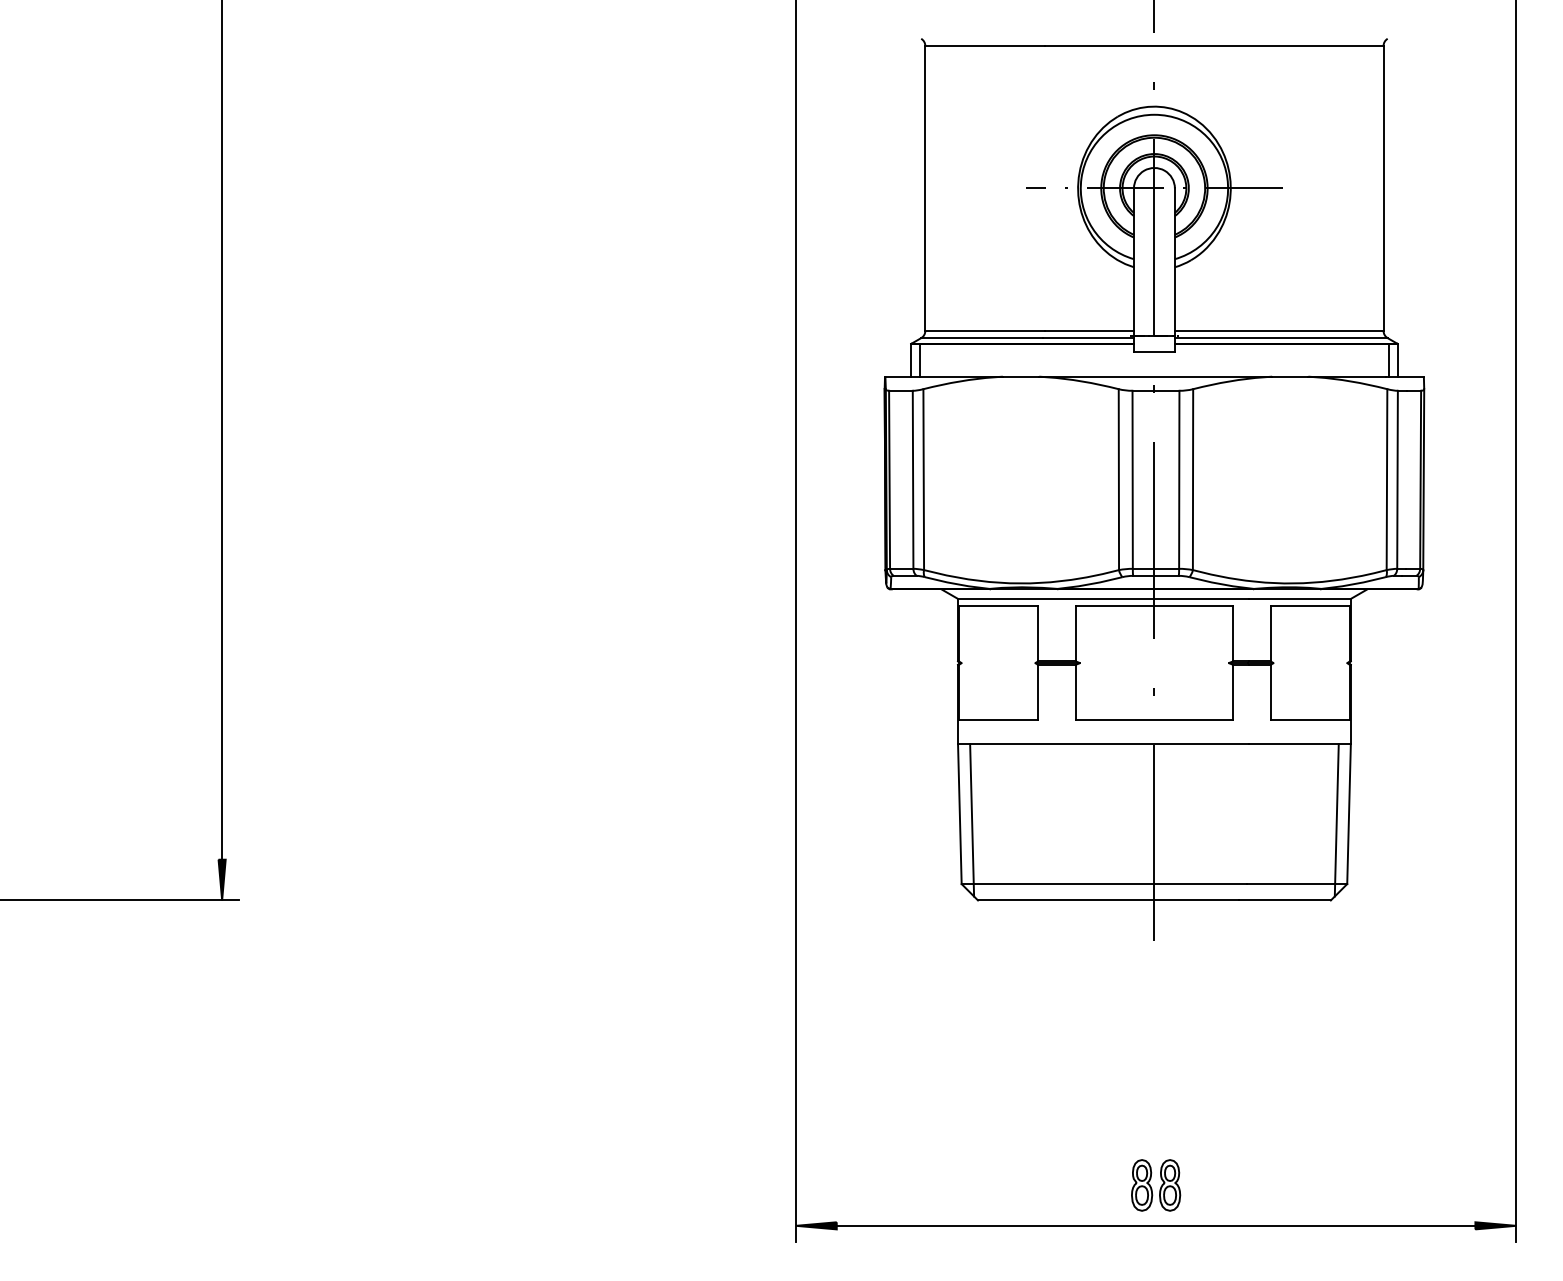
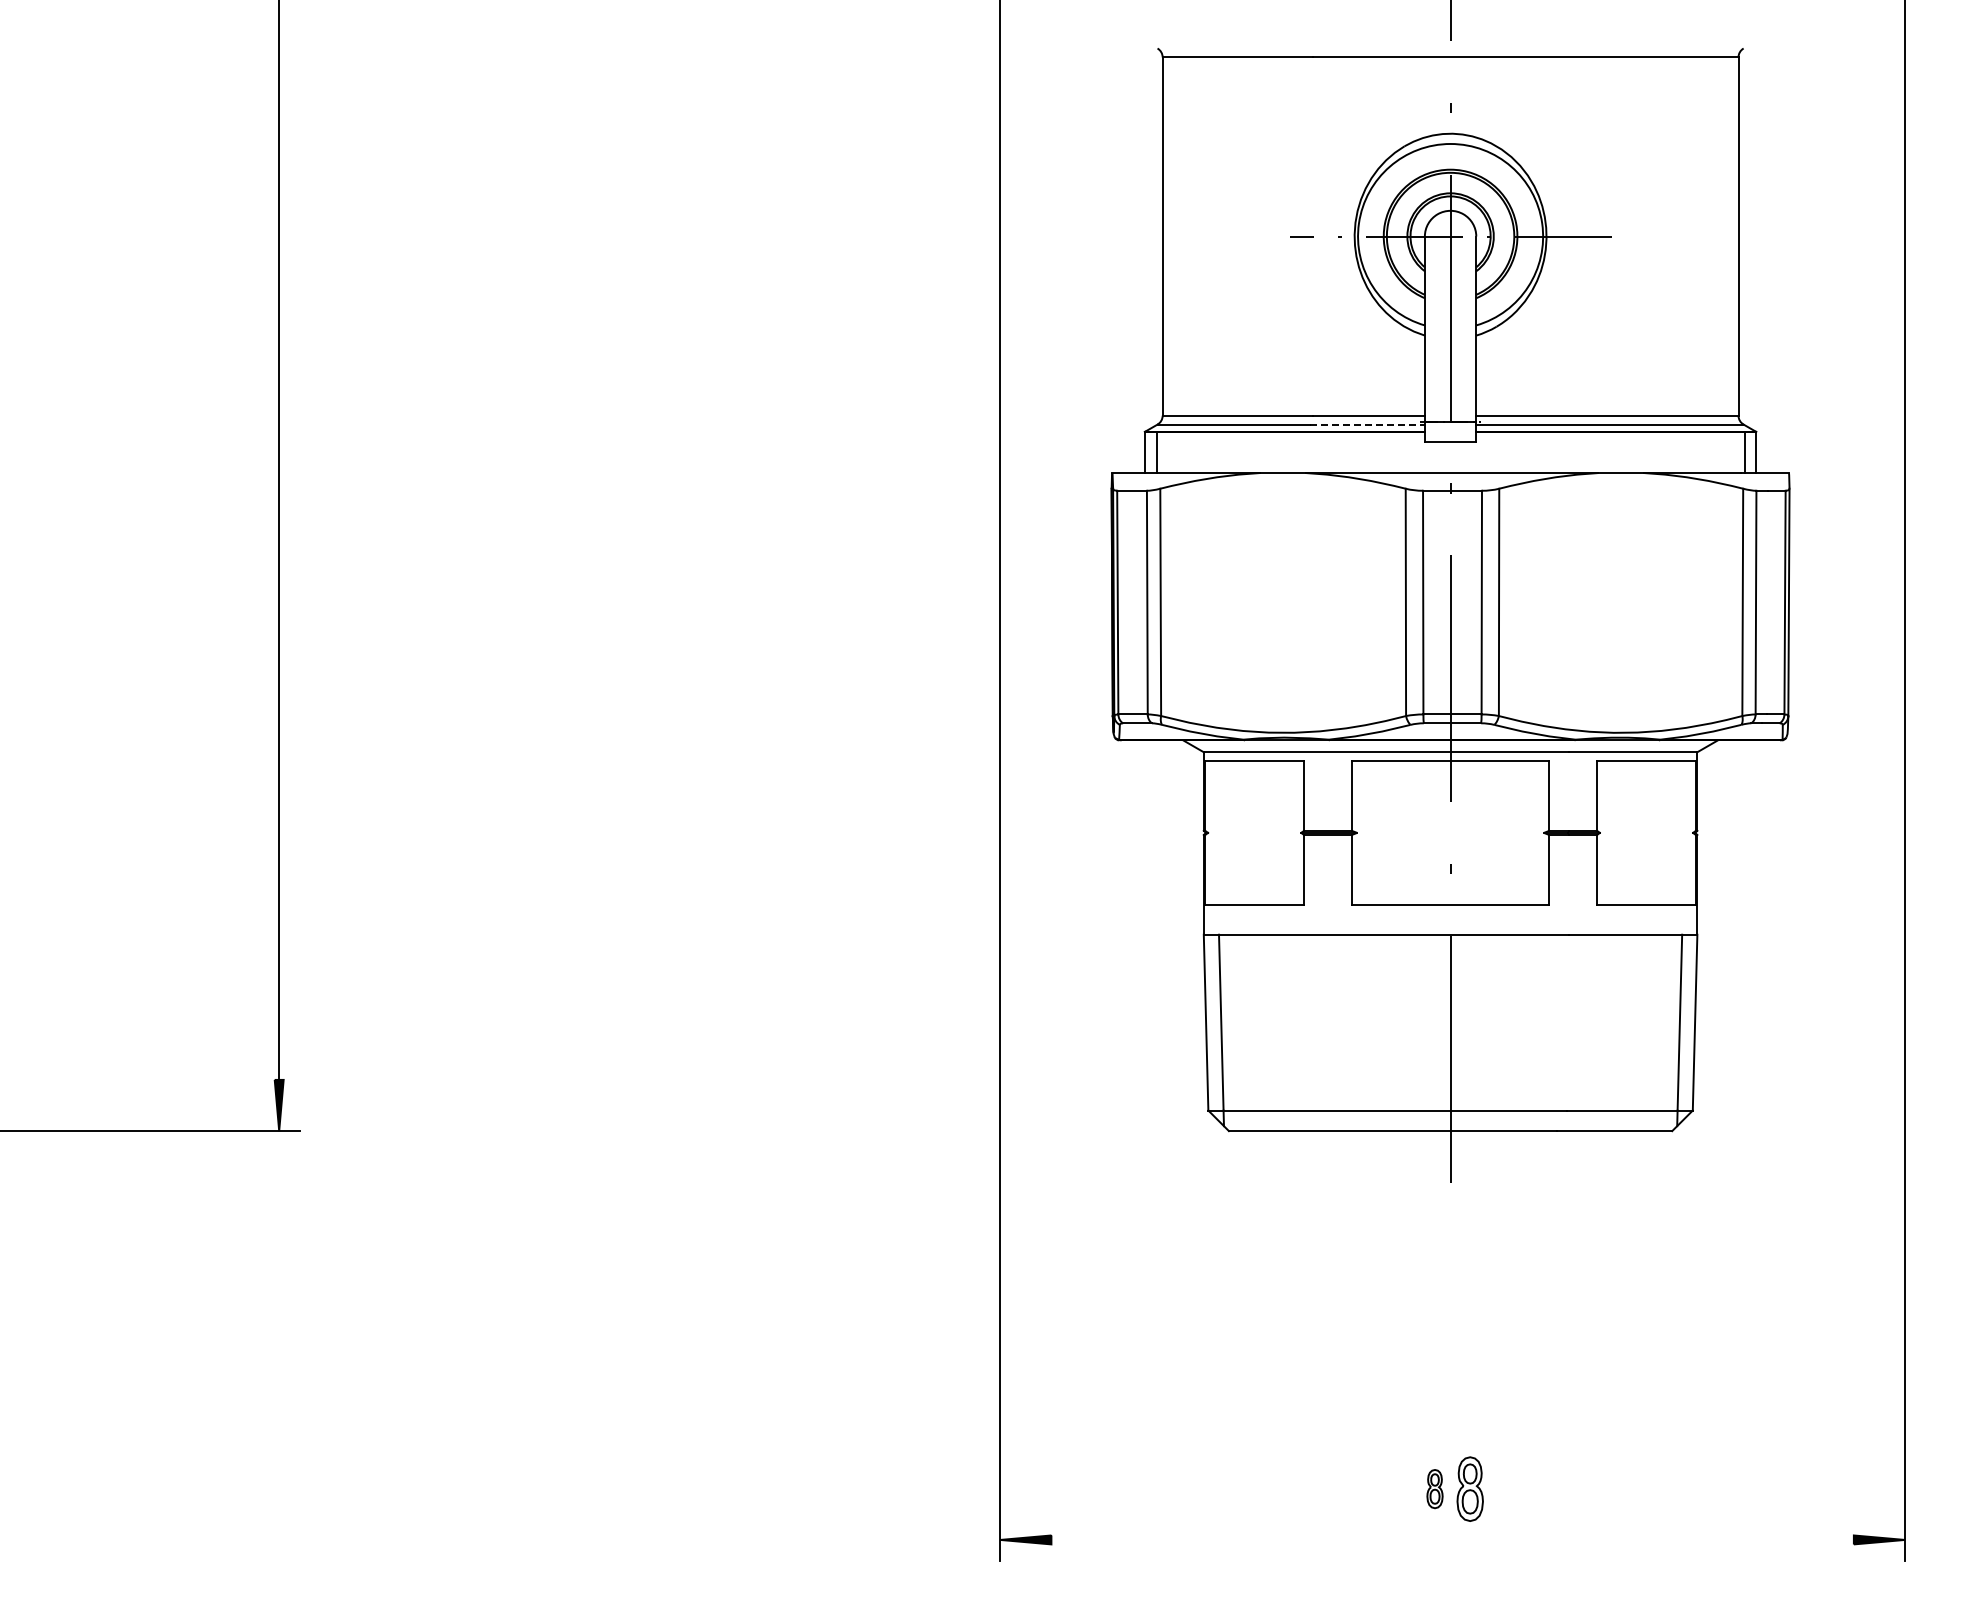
line: (1088, 338) -> (1367, 424), solid -> dashed
part: (1141, 1184) -> (1434, 1488), size x0.6
line: (1155, 1225) -> (1452, 1539), removed

